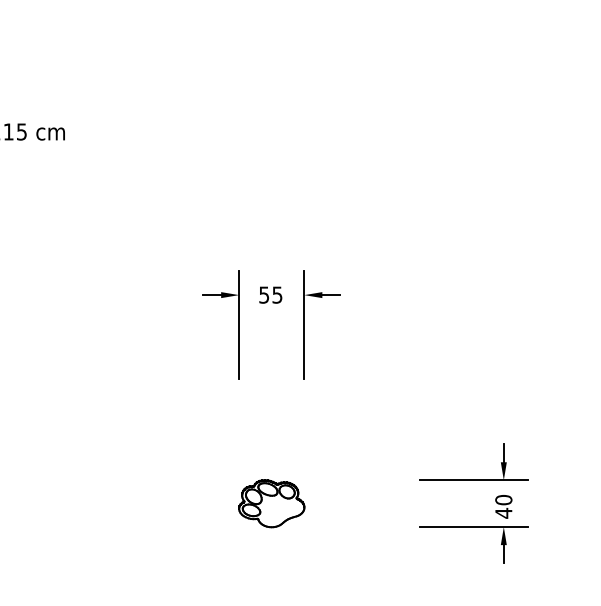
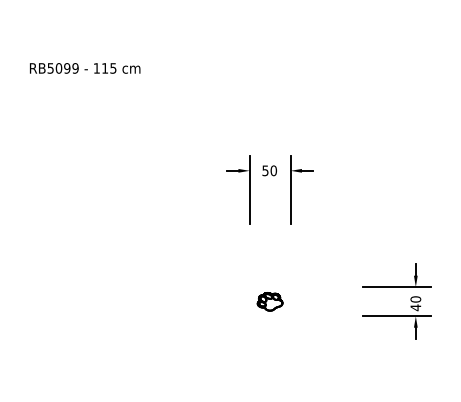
text: (277, 294) -> (273, 170), 55 -> 50
part: (270, 503) -> (269, 301), size x0.6

